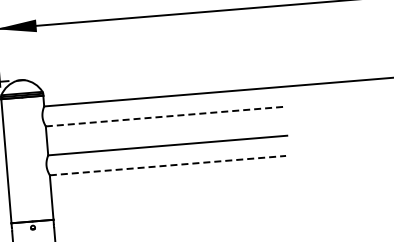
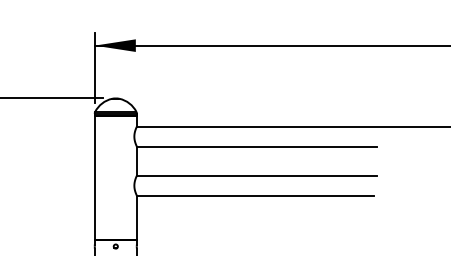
line: (165, 116) -> (256, 146), dashed -> solid
line: (168, 165) -> (255, 195), dashed -> solid

